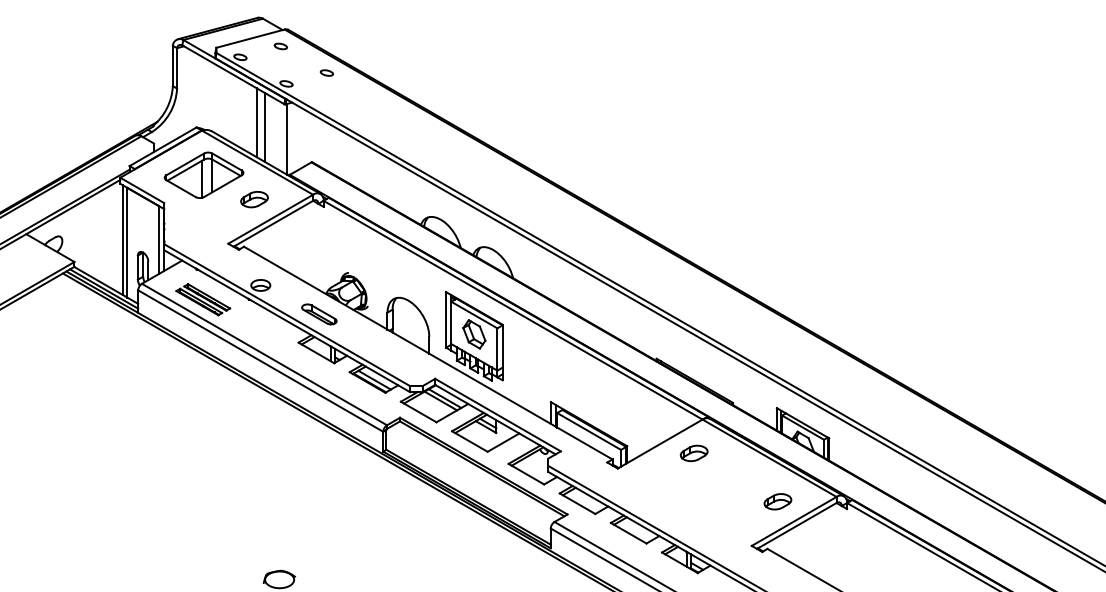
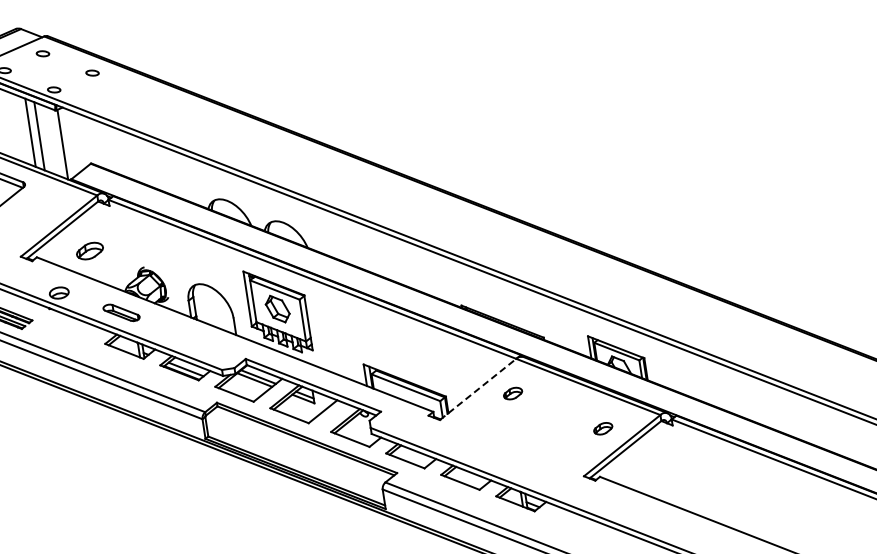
part: (254, 199) -> (89, 250), moved
line: (660, 444) -> (478, 389), solid -> dashed
part: (693, 453) -> (512, 393), size x0.7
part: (777, 501) -> (602, 428), size x0.7

